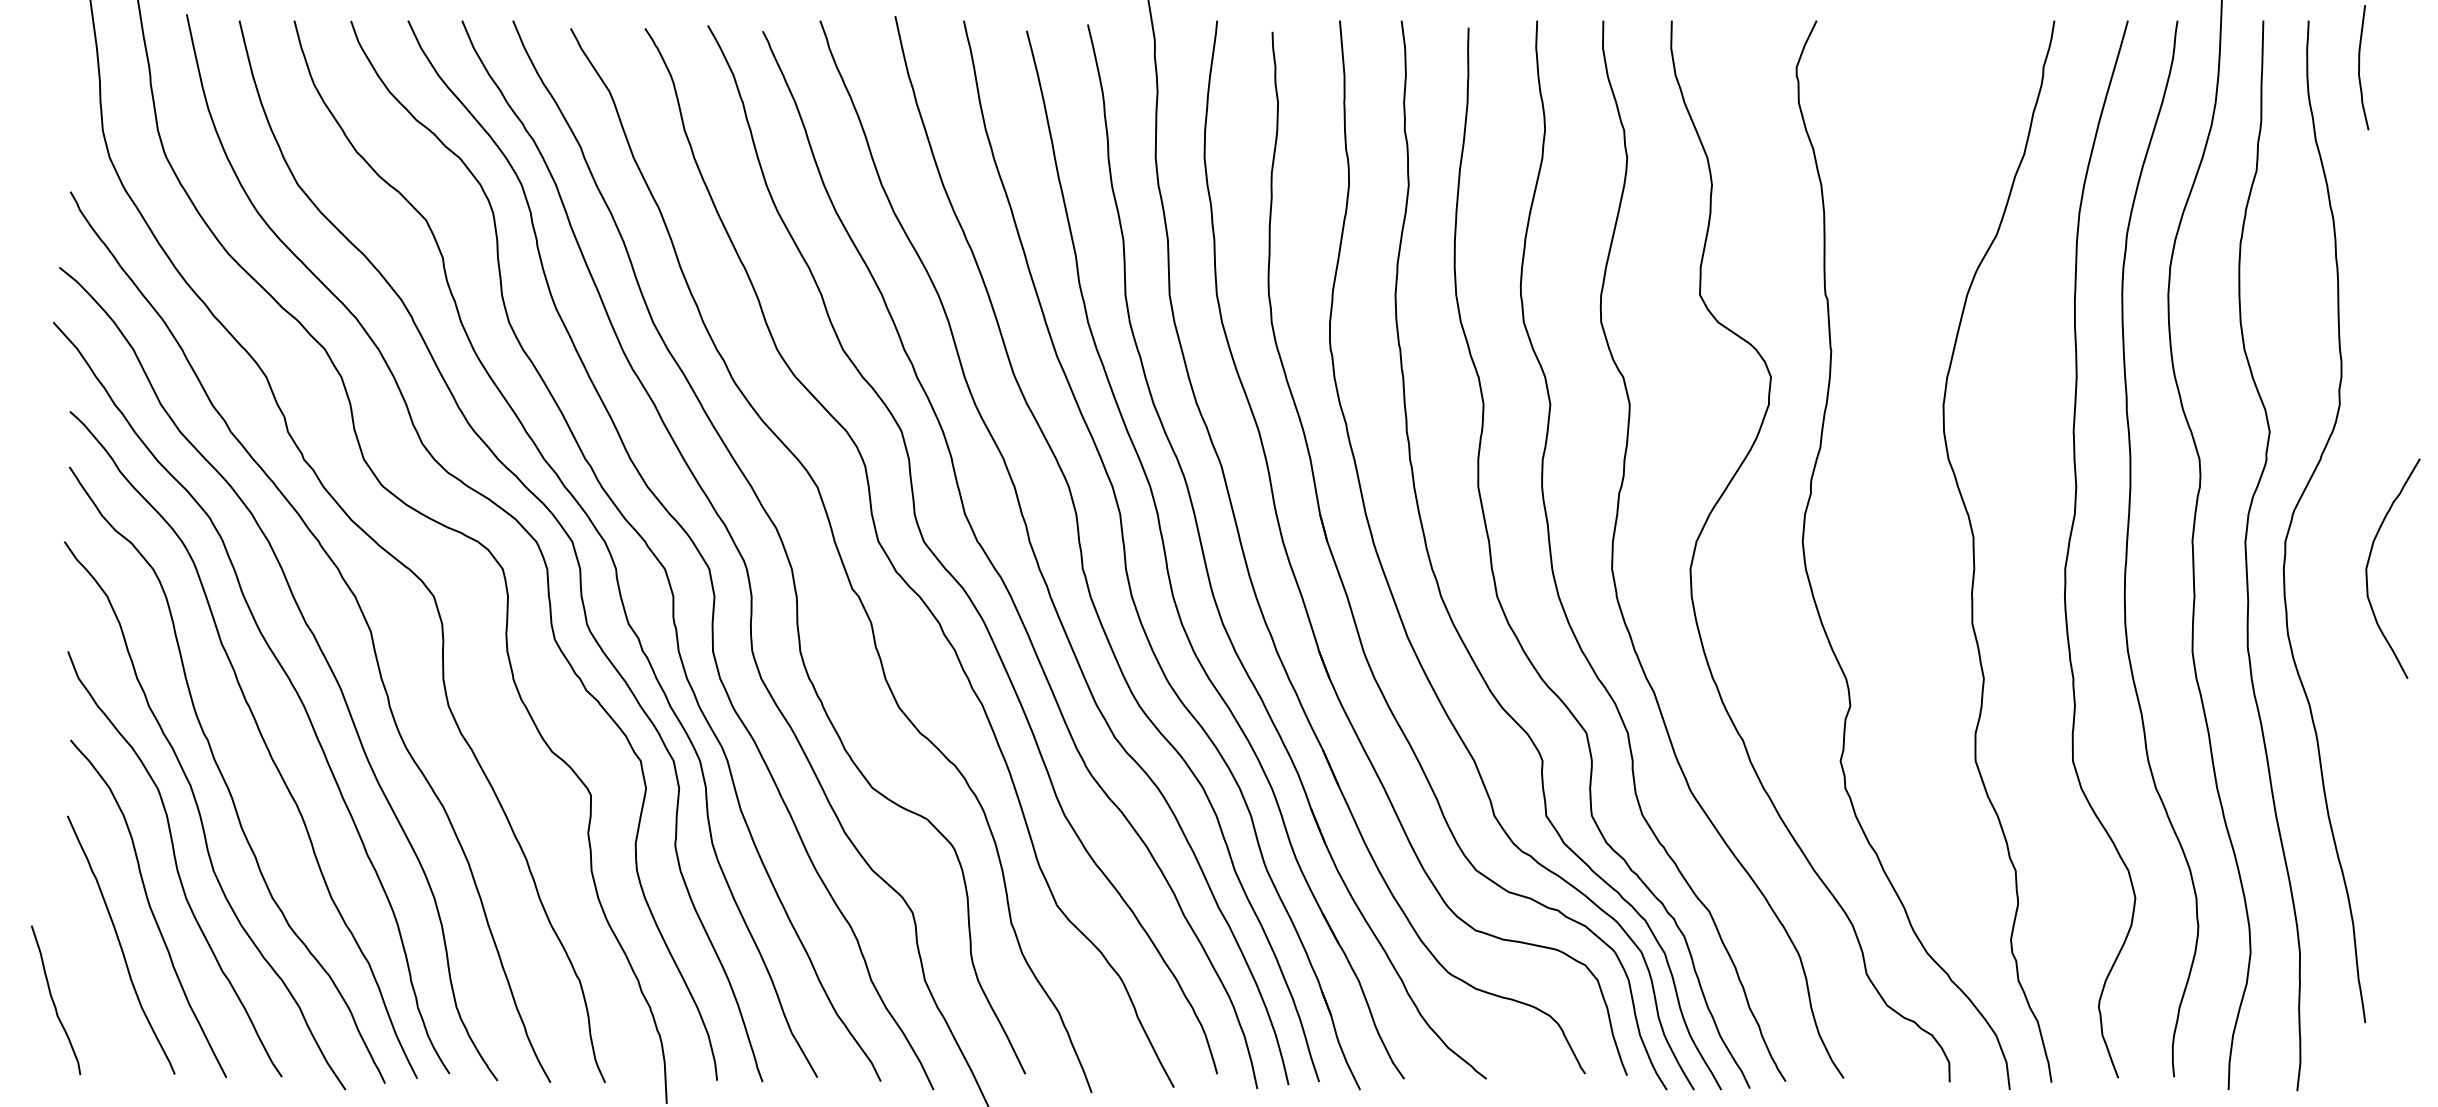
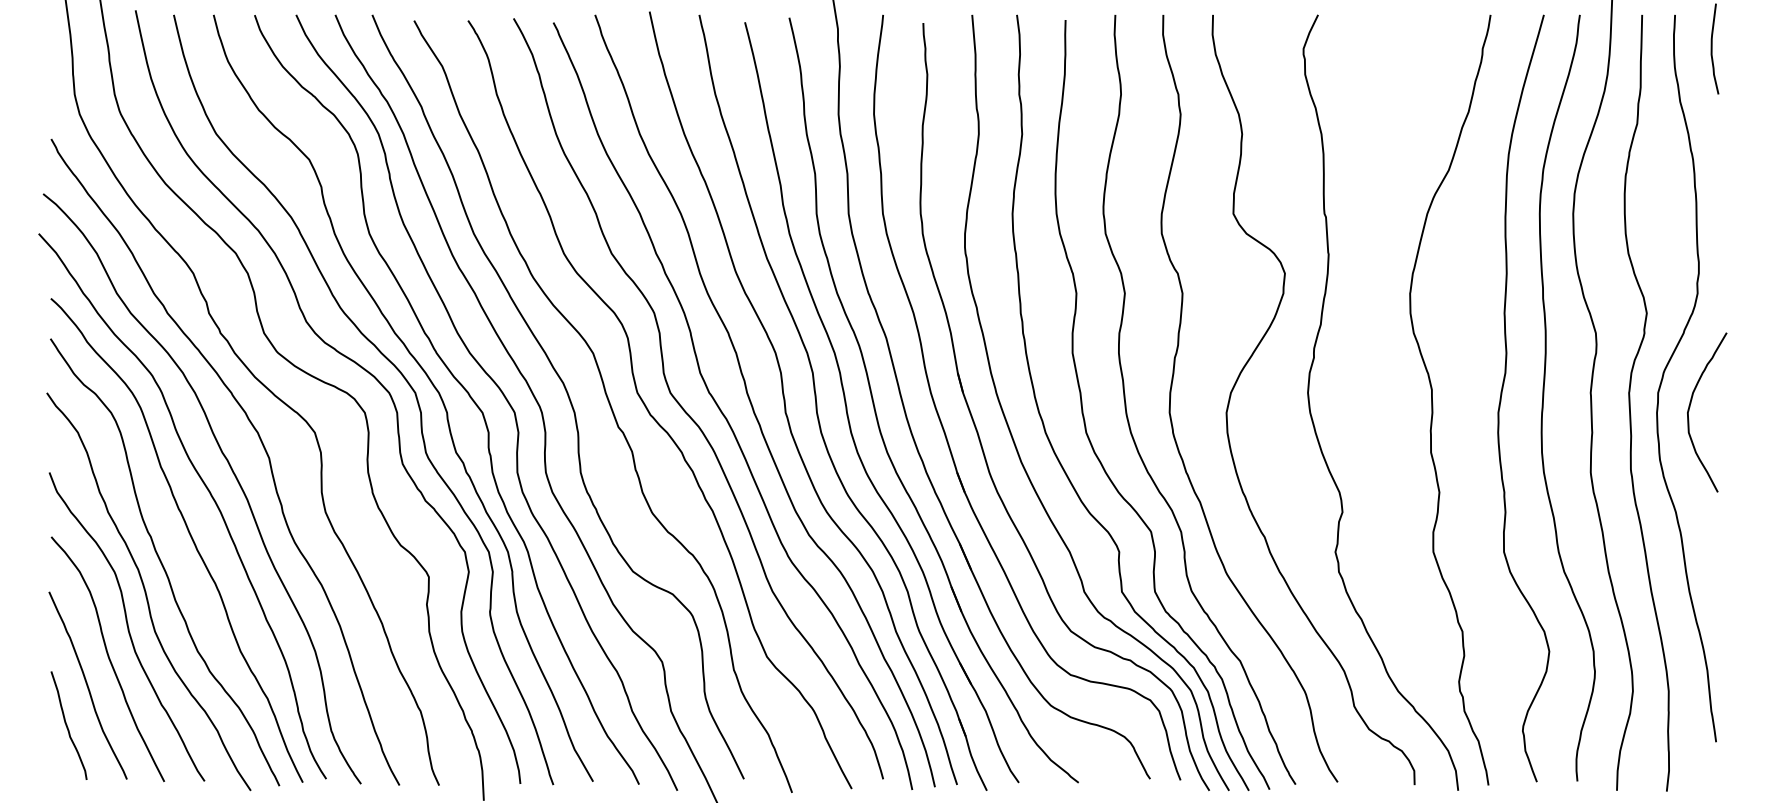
curve: (2369, 561) -> (1690, 407), moved
curve: (54, 1001) -> (67, 726), moved

